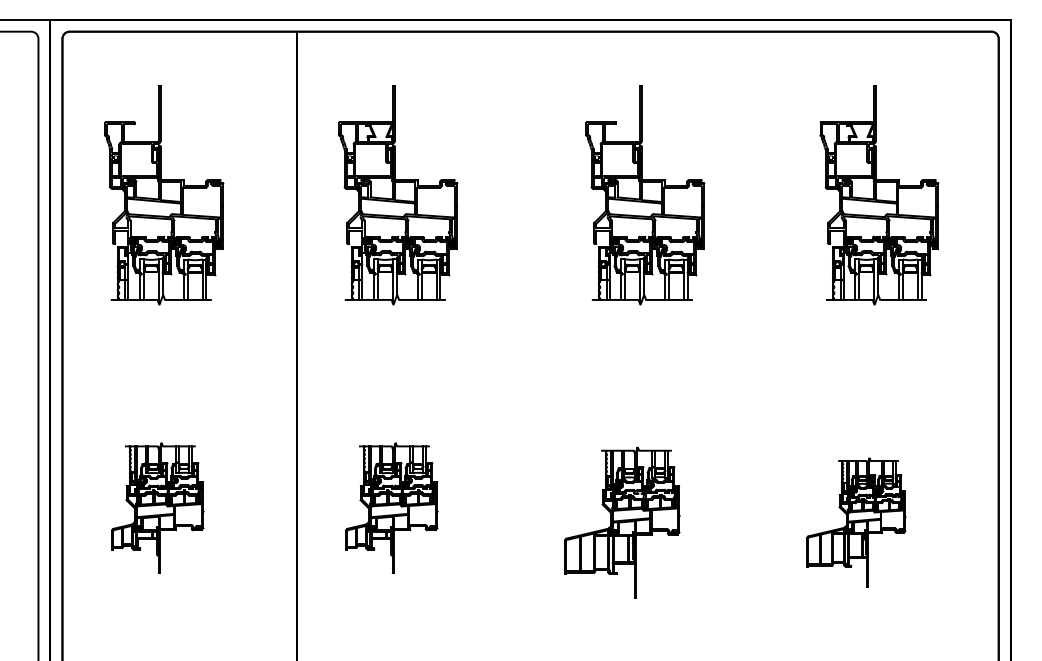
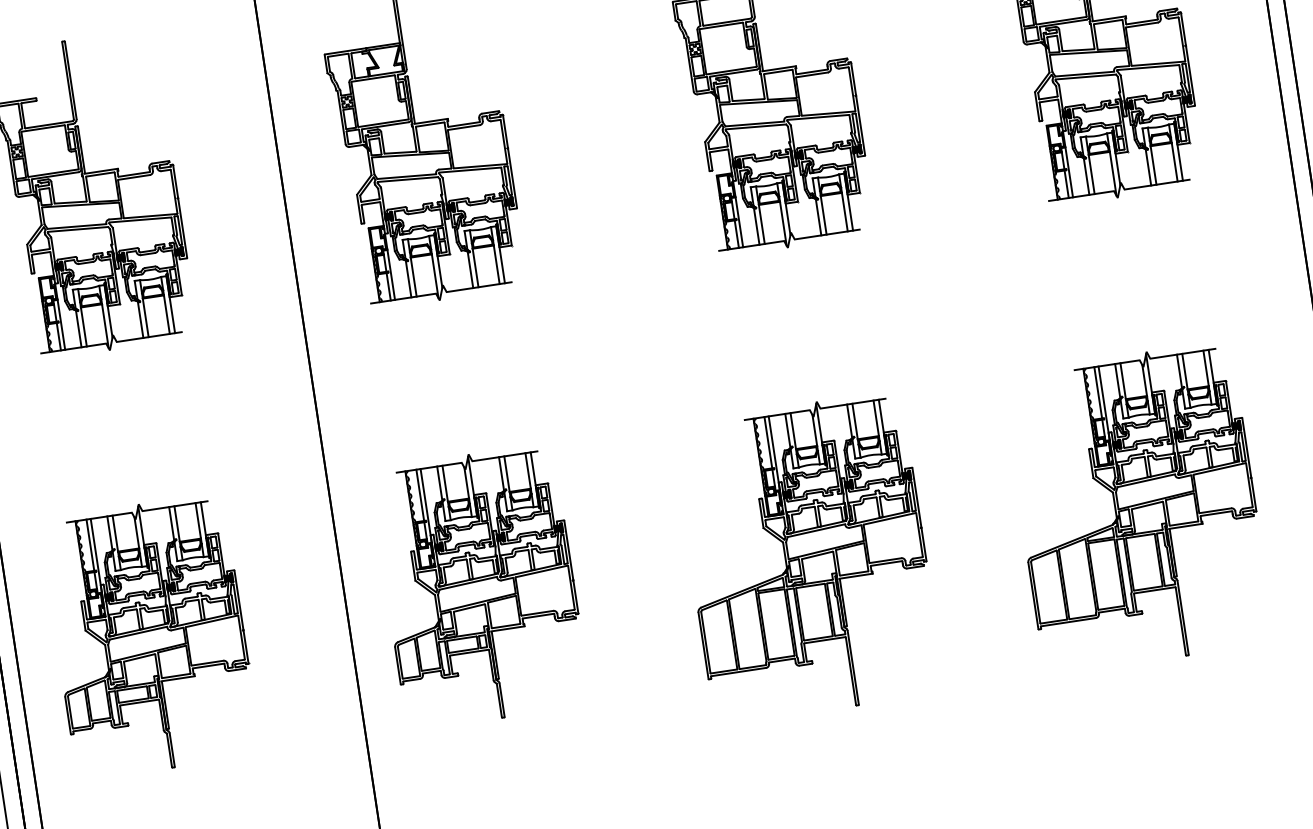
part: (157, 507) -> (150, 636), size x1.43
part: (391, 507) -> (480, 586), size x1.43
part: (622, 522) -> (808, 558), size x1.43
part: (856, 522) -> (1138, 508), size x1.67

